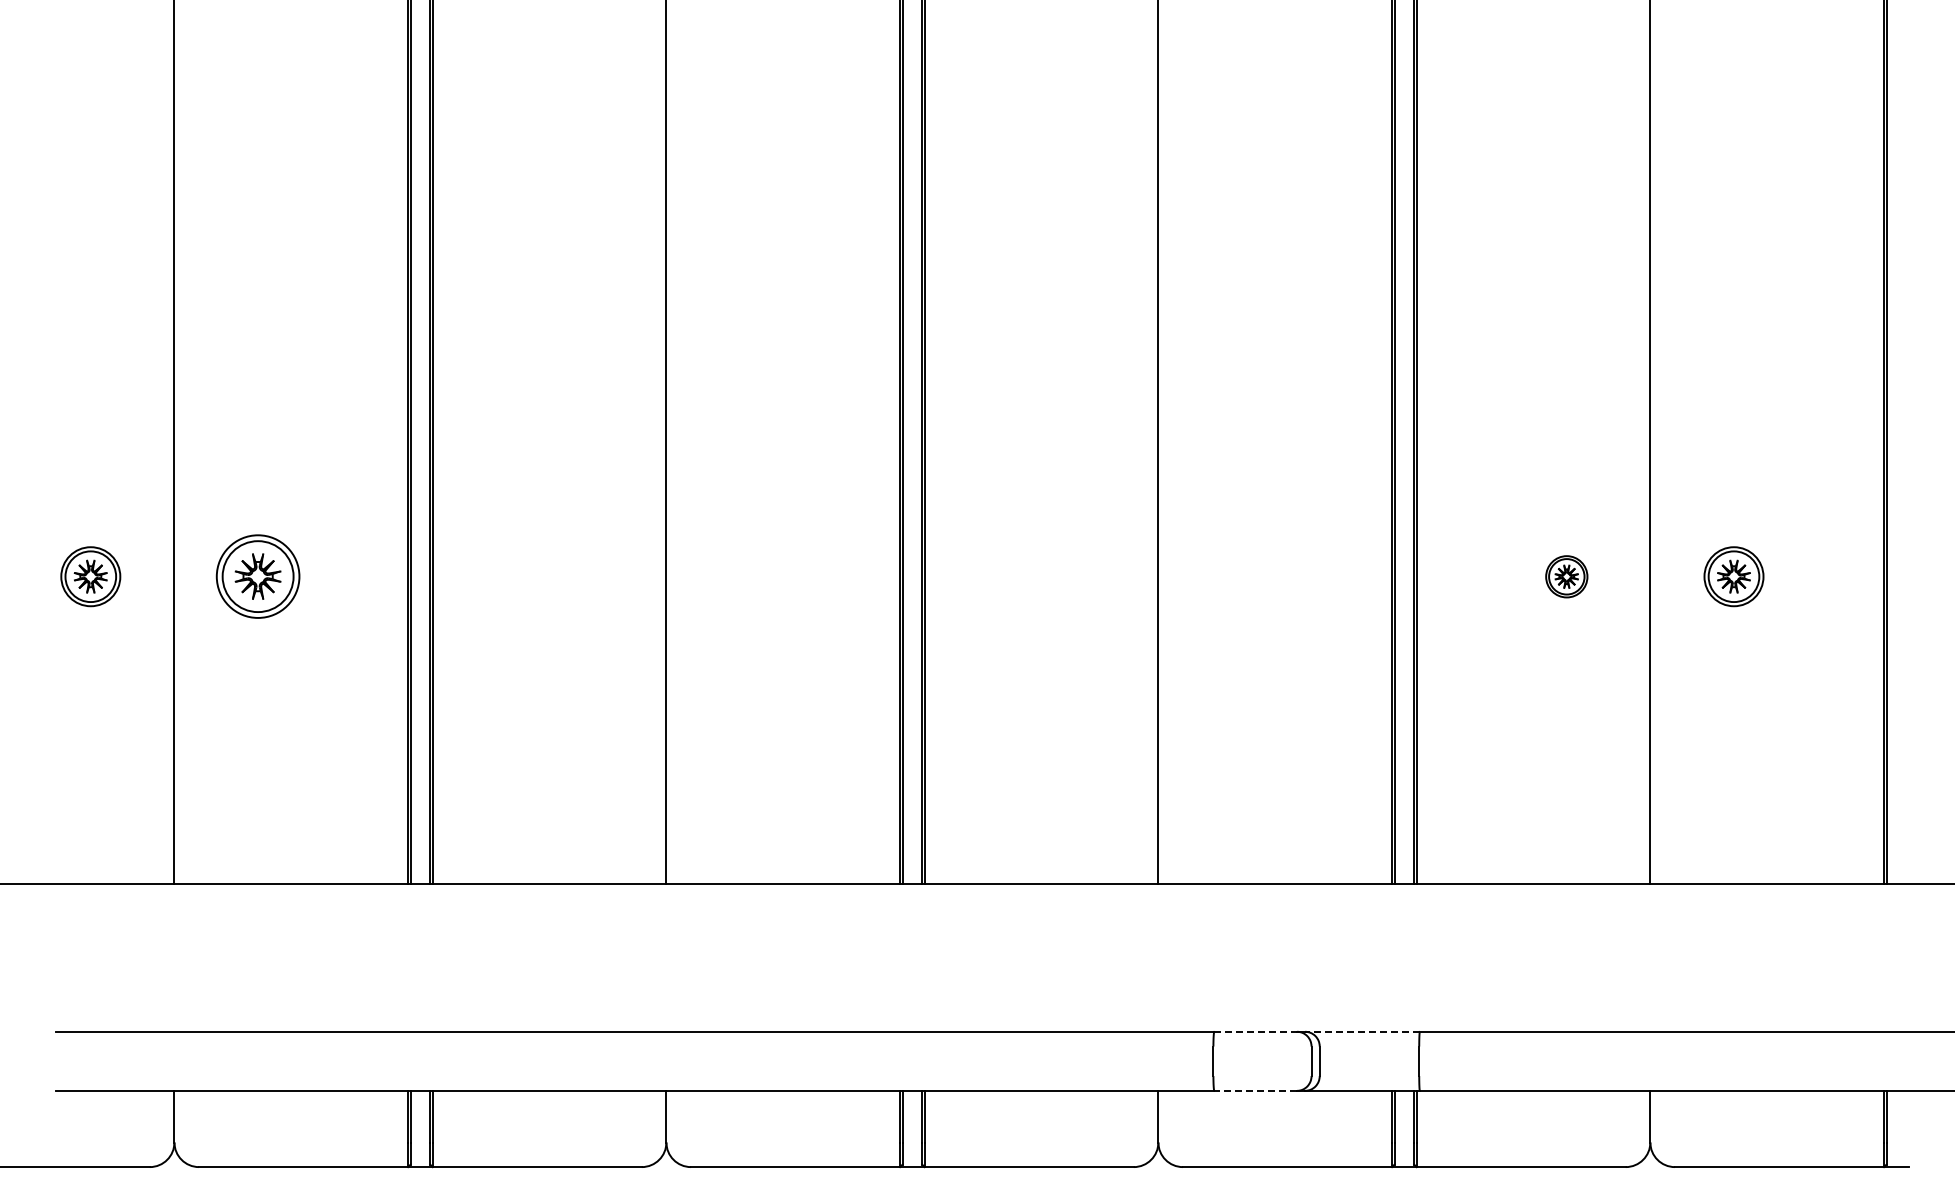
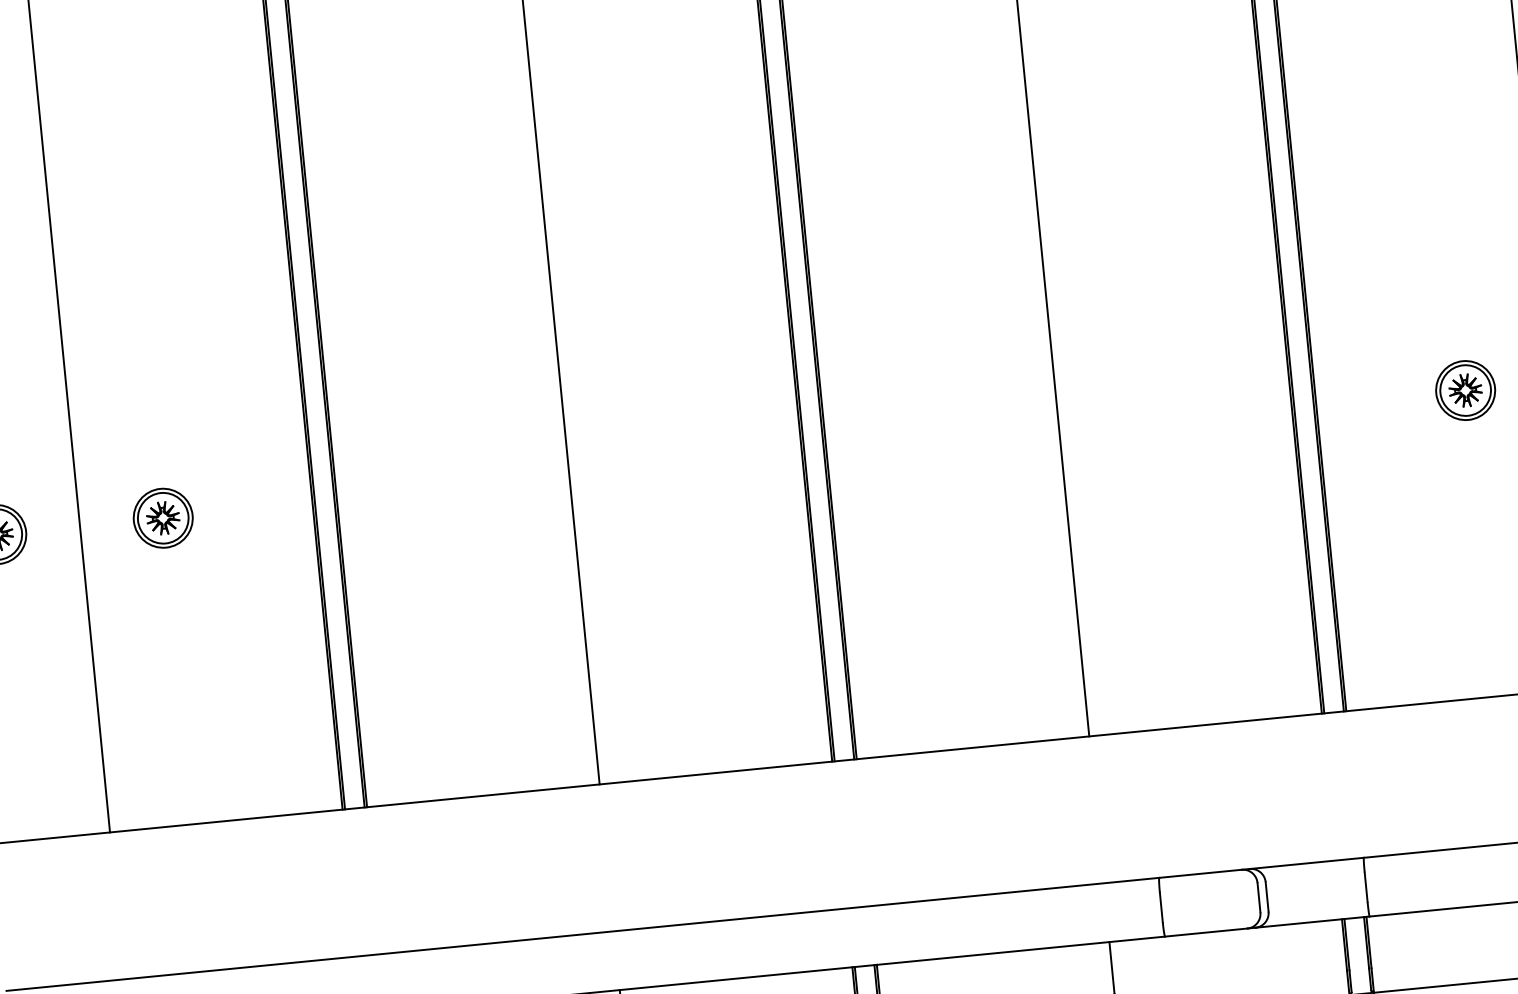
part: (257, 576) -> (162, 518), size x0.71
part: (1566, 576) -> (1465, 390), size x1.43
line: (1256, 1031) -> (1201, 873), dashed -> solid
line: (1362, 1031) -> (1306, 863), dashed -> solid
line: (1255, 1090) -> (1206, 932), dashed -> solid

